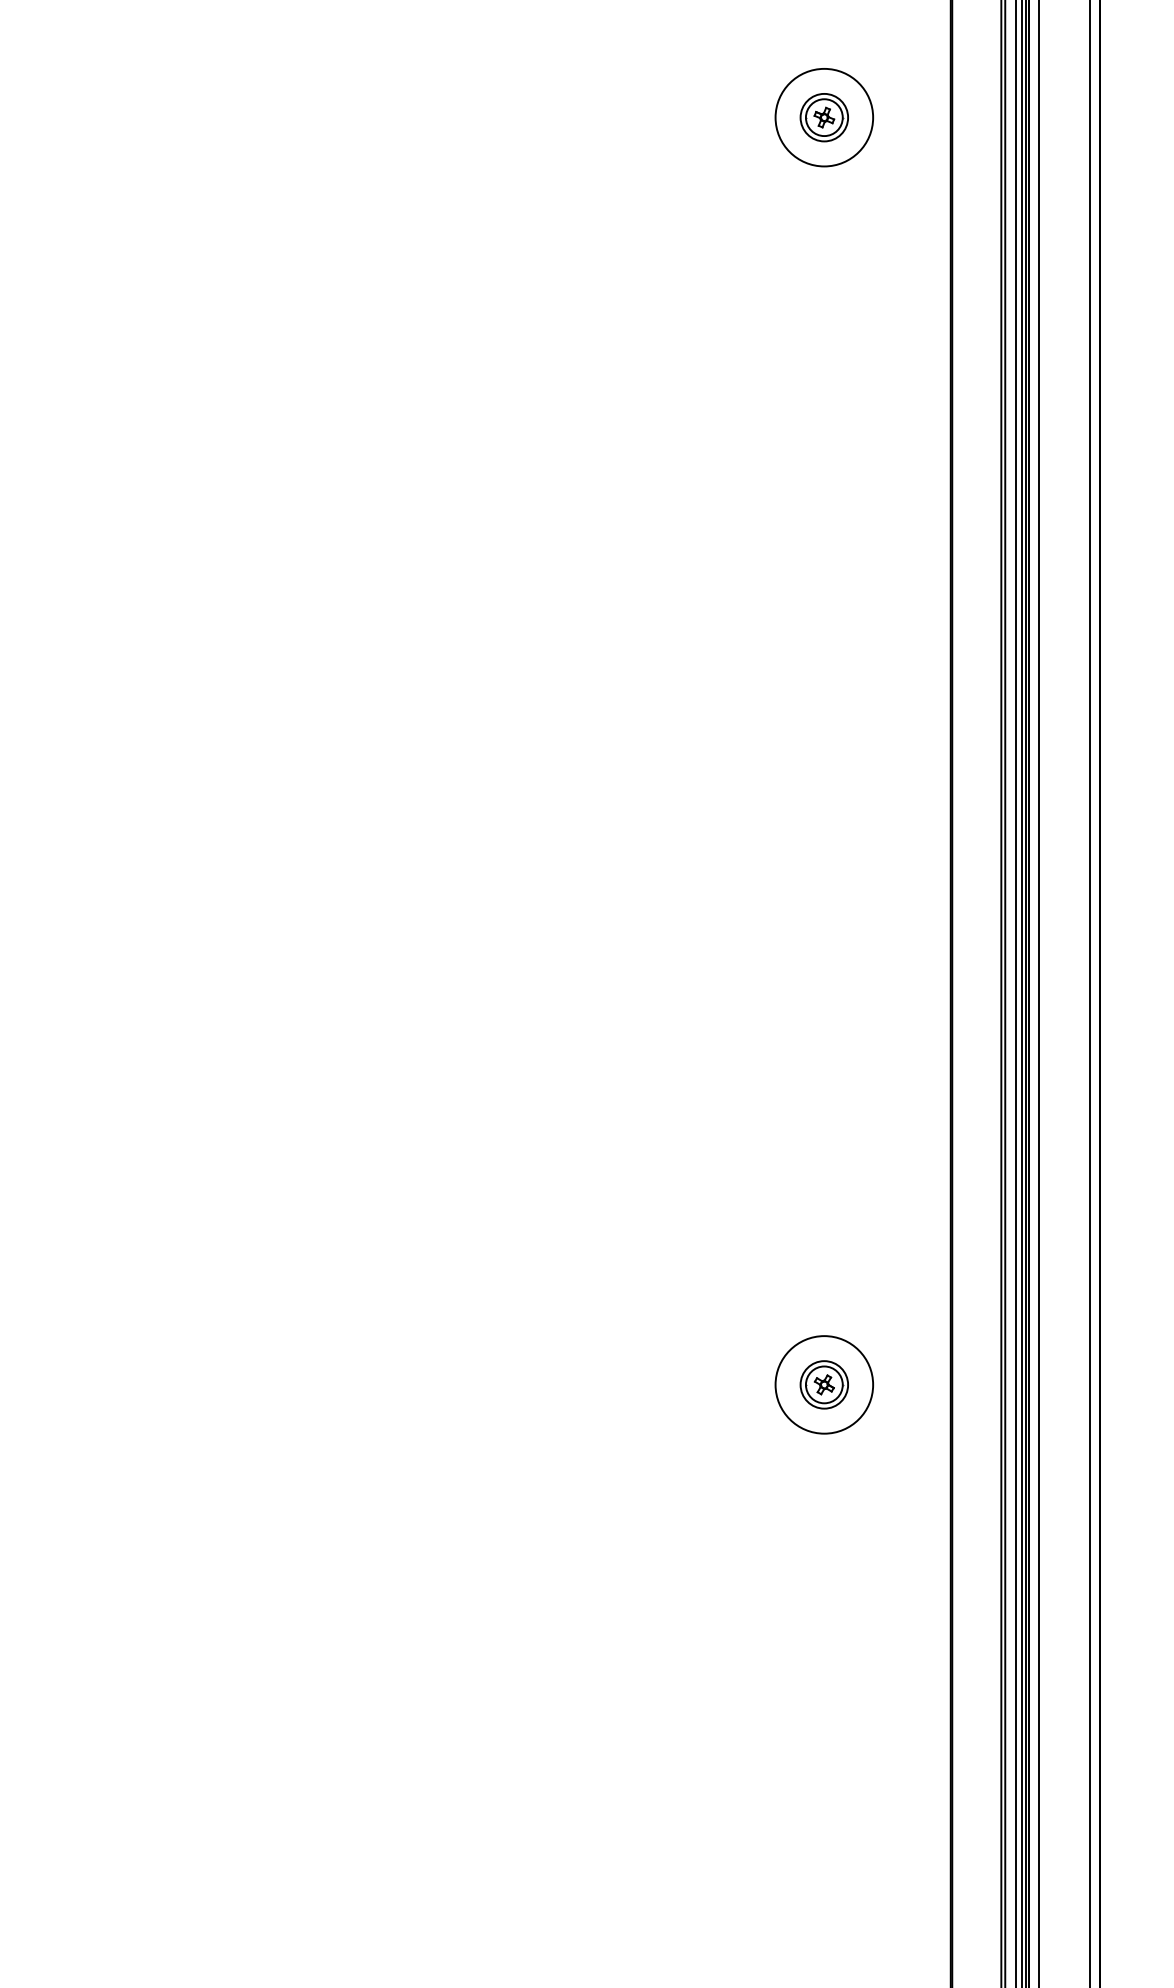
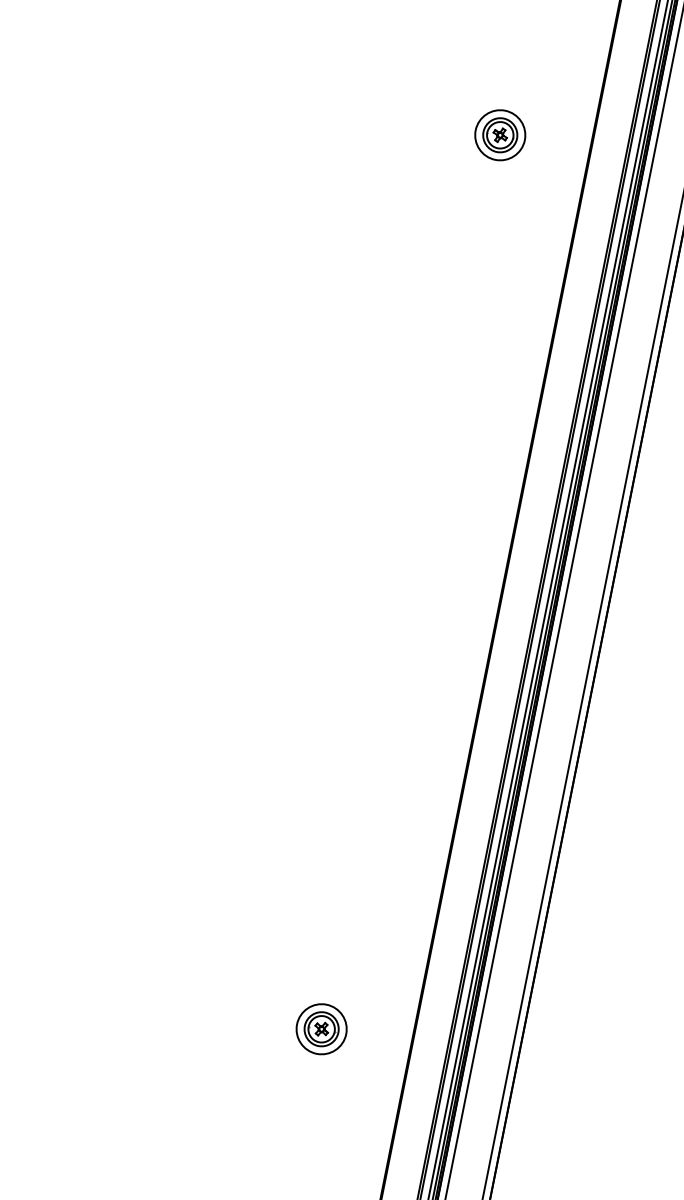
circle: (824, 117) -> (500, 135), size x0.71
circle: (824, 1384) -> (321, 1029), size x0.71

